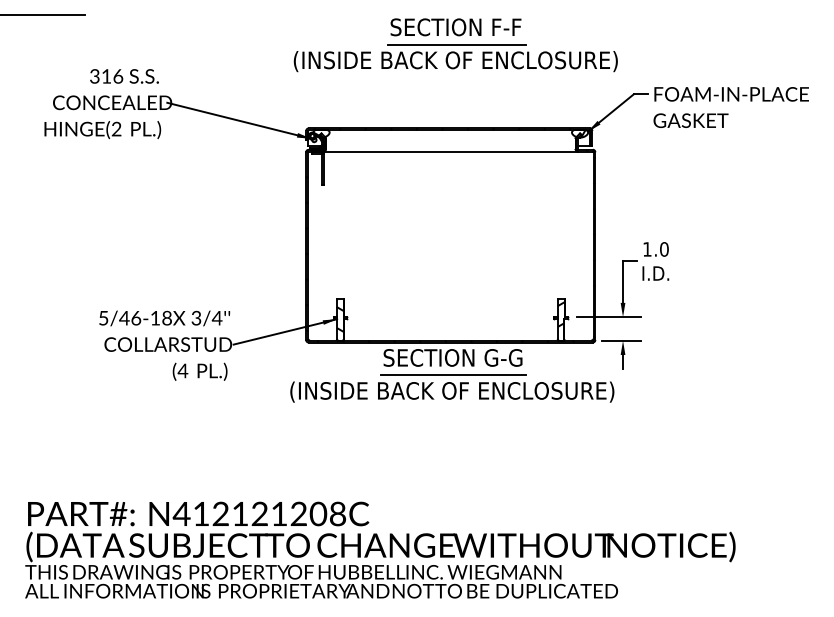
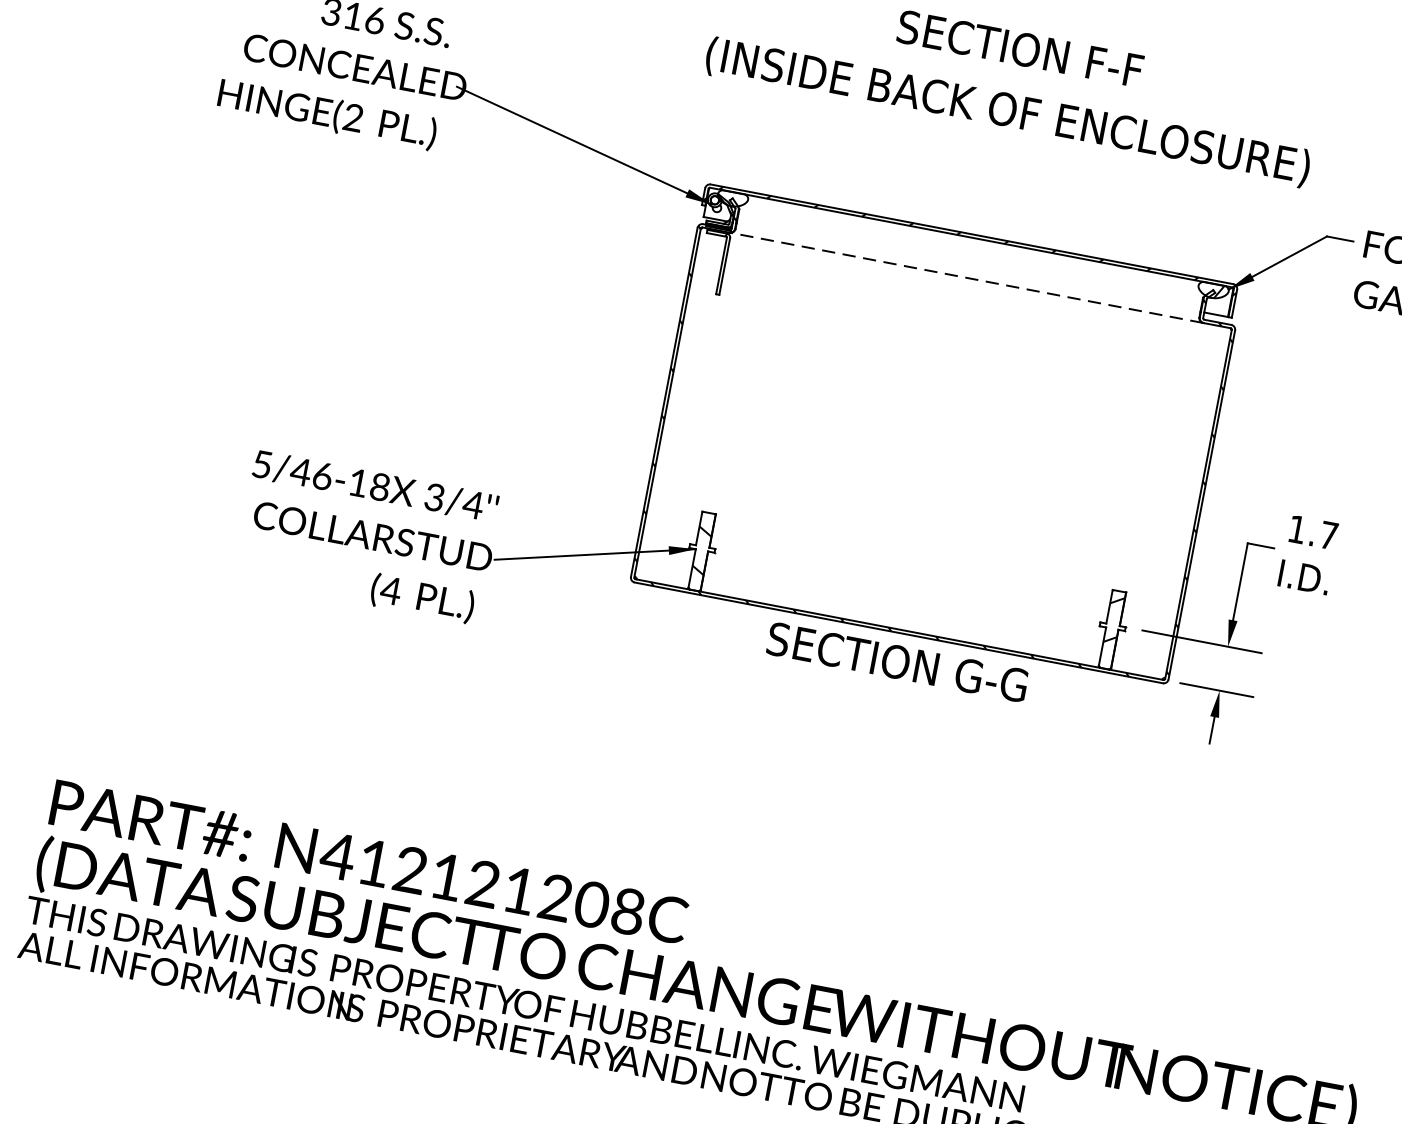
line: (456, 44) -> (1015, 80), removed
line: (450, 151) -> (966, 277), solid -> dashed
text: (664, 249) -> (1329, 535), 1.0 -> 1.7
part: (452, 388) -> (885, 718), removed

